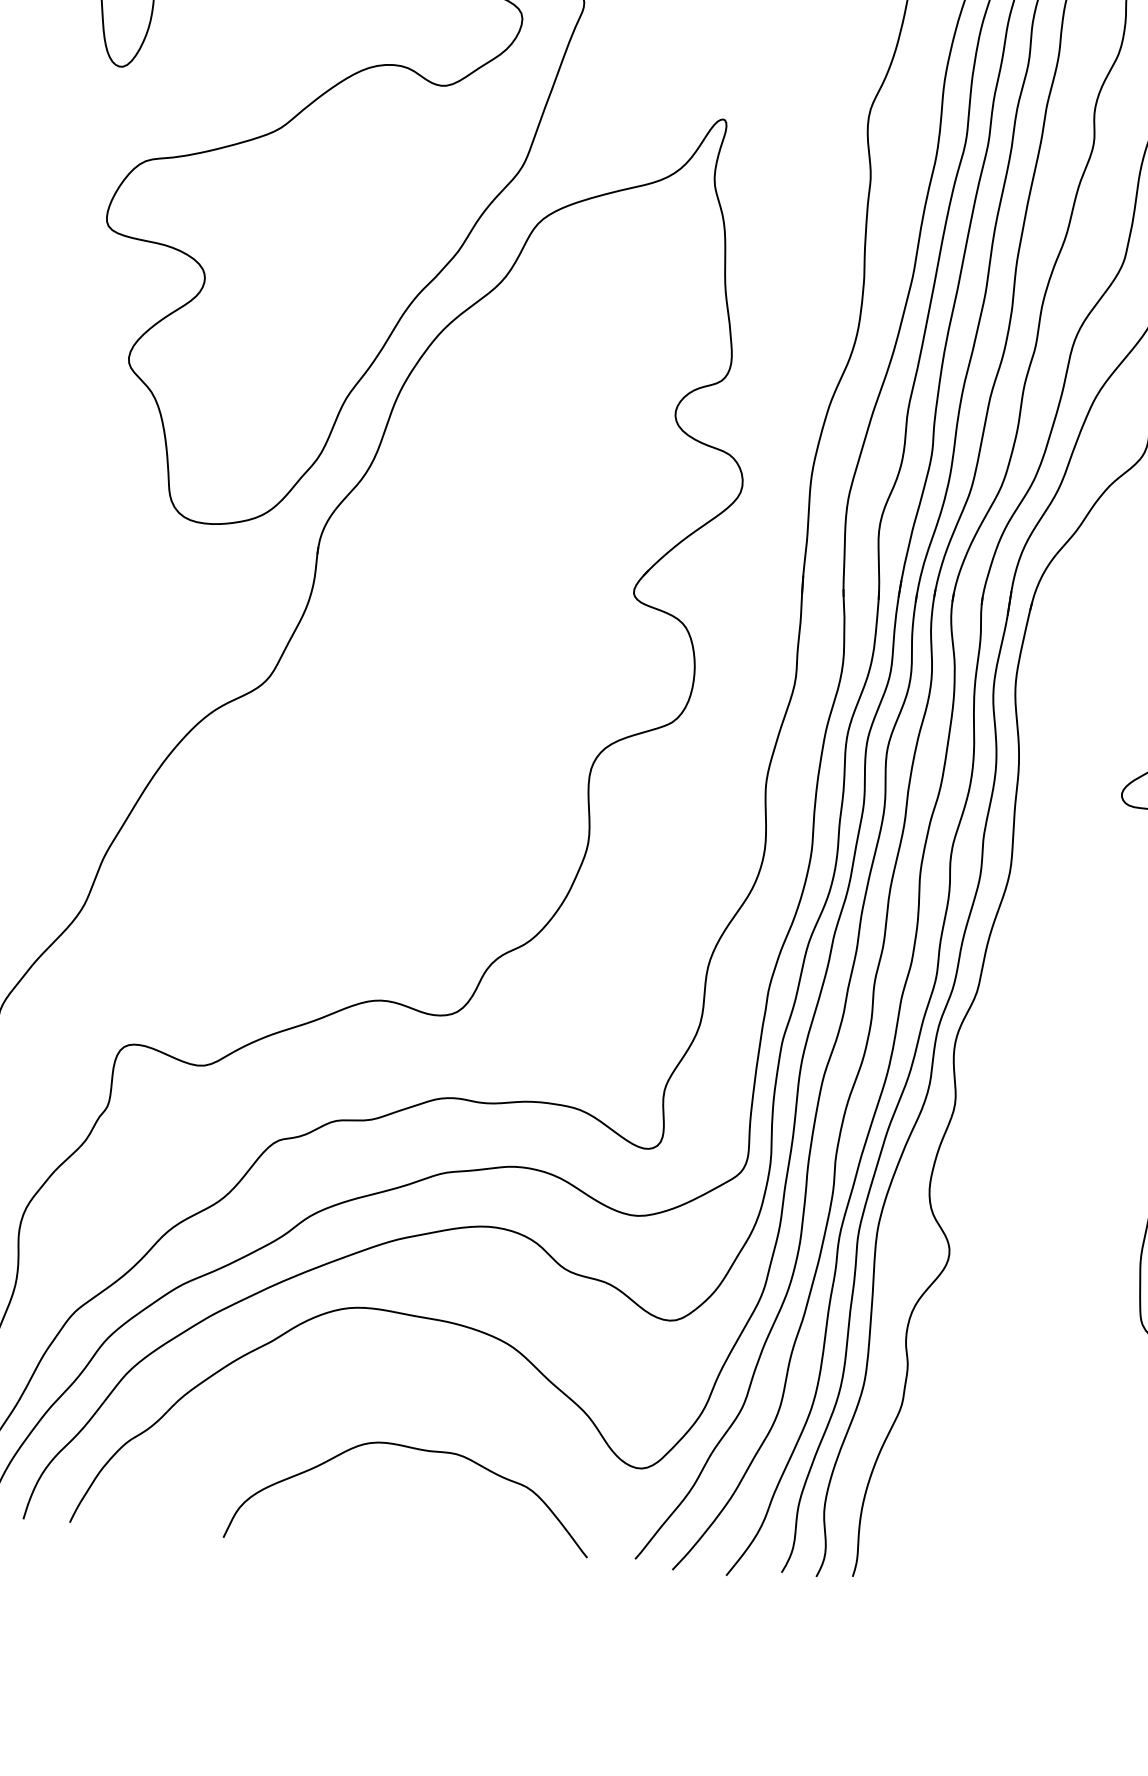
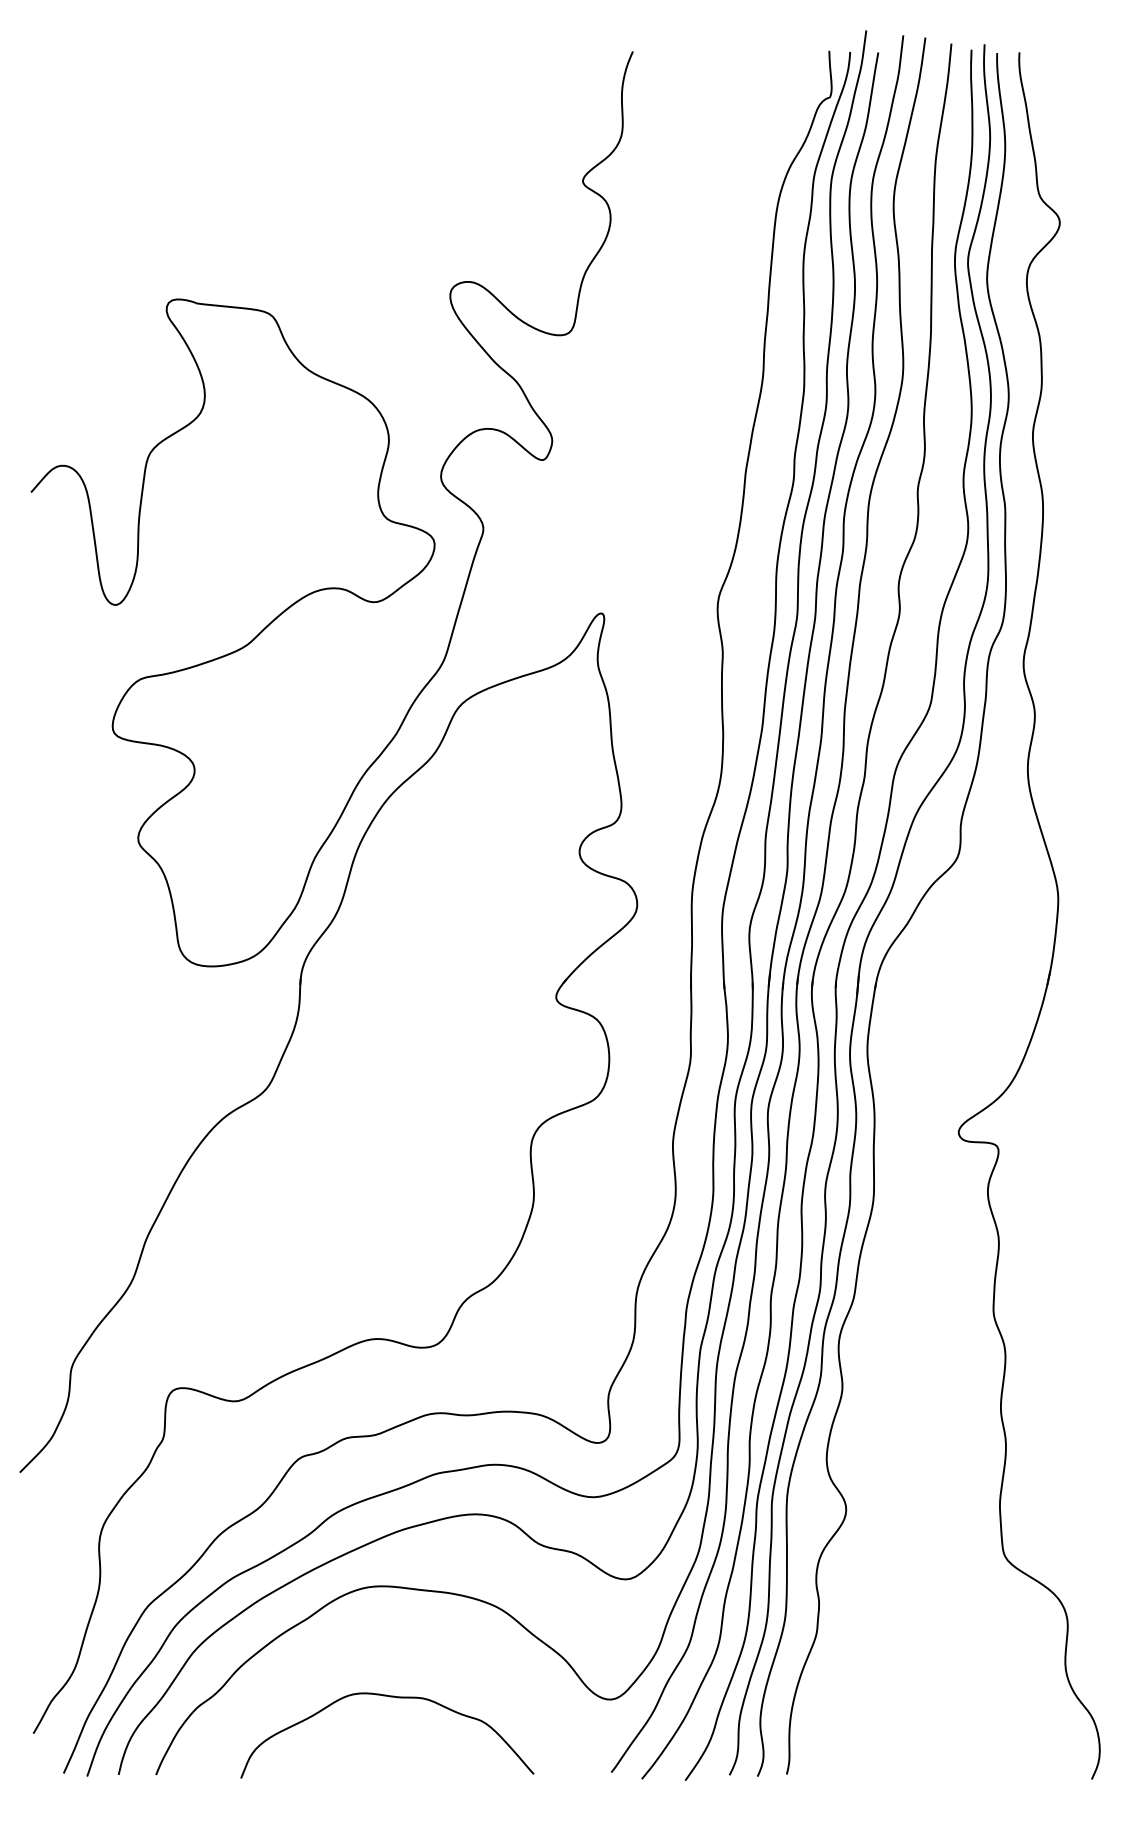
curve: (414, 1450) -> (389, 1697), moved

